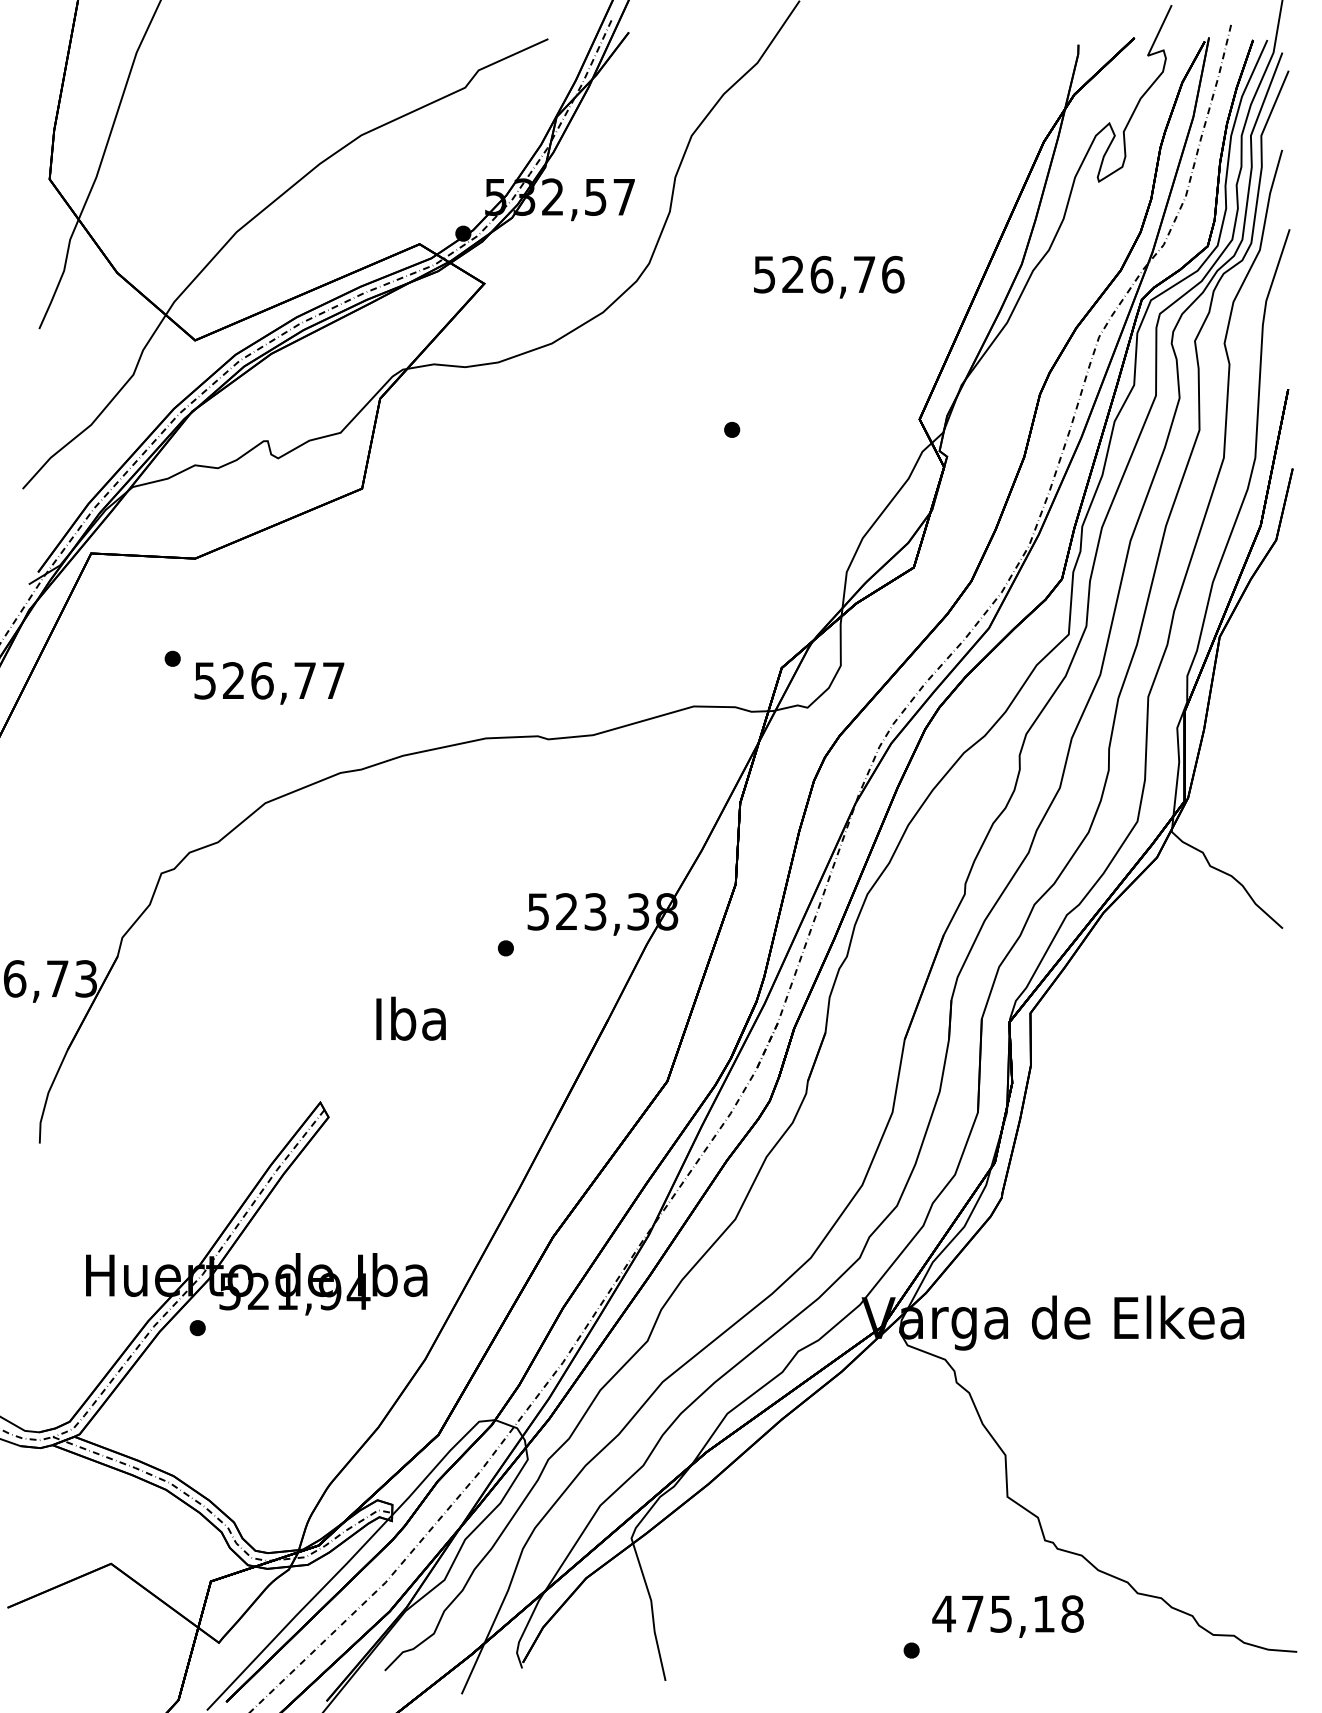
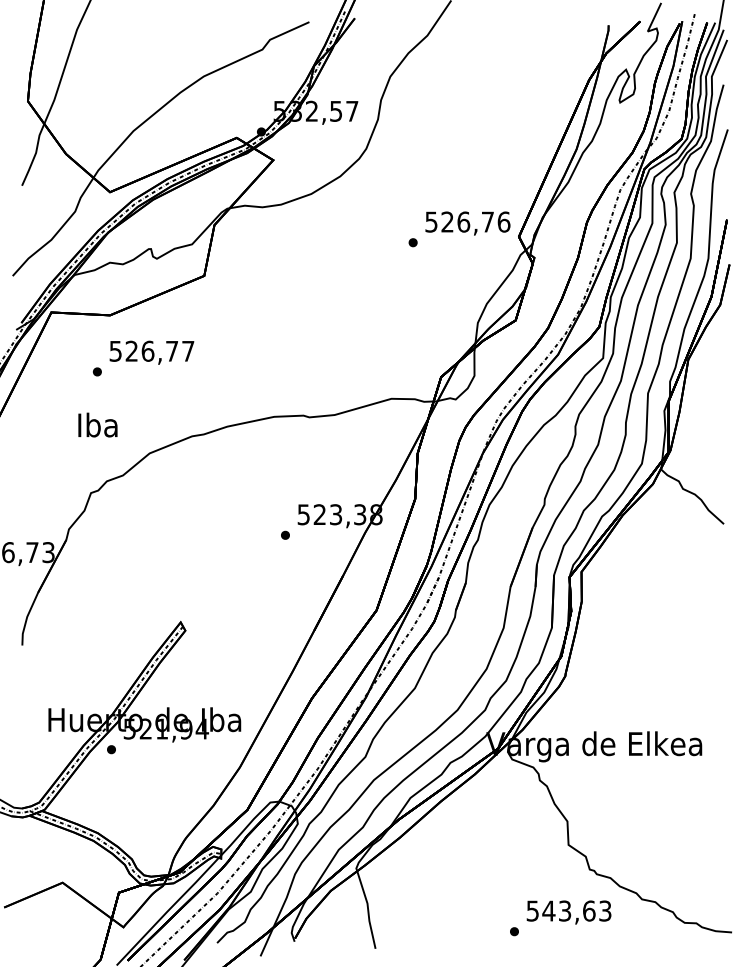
text: (828, 277) -> (467, 223), moved
text: (268, 682) -> (151, 352), moved
text: (410, 1017) -> (97, 424), moved
text: (1007, 1613) -> (568, 910), 475,18 -> 543,63

